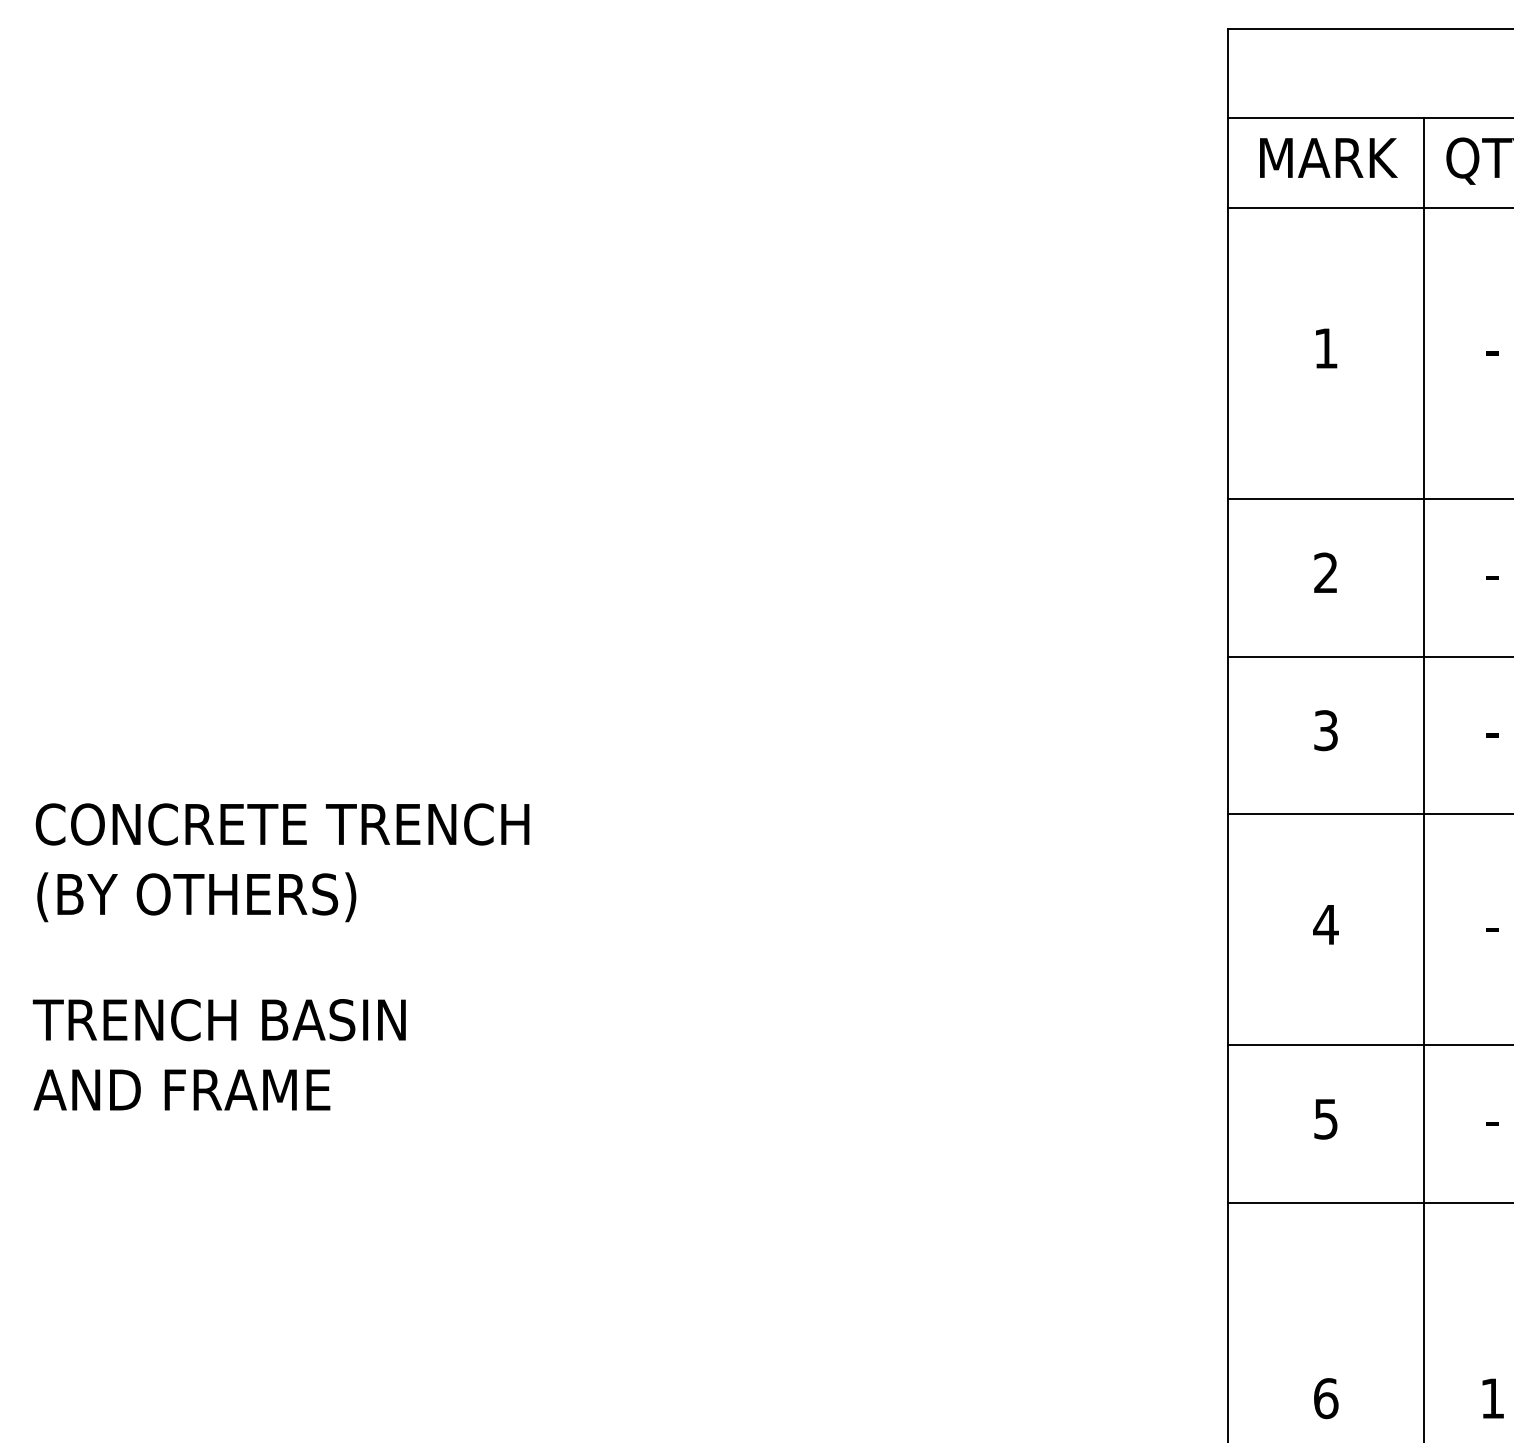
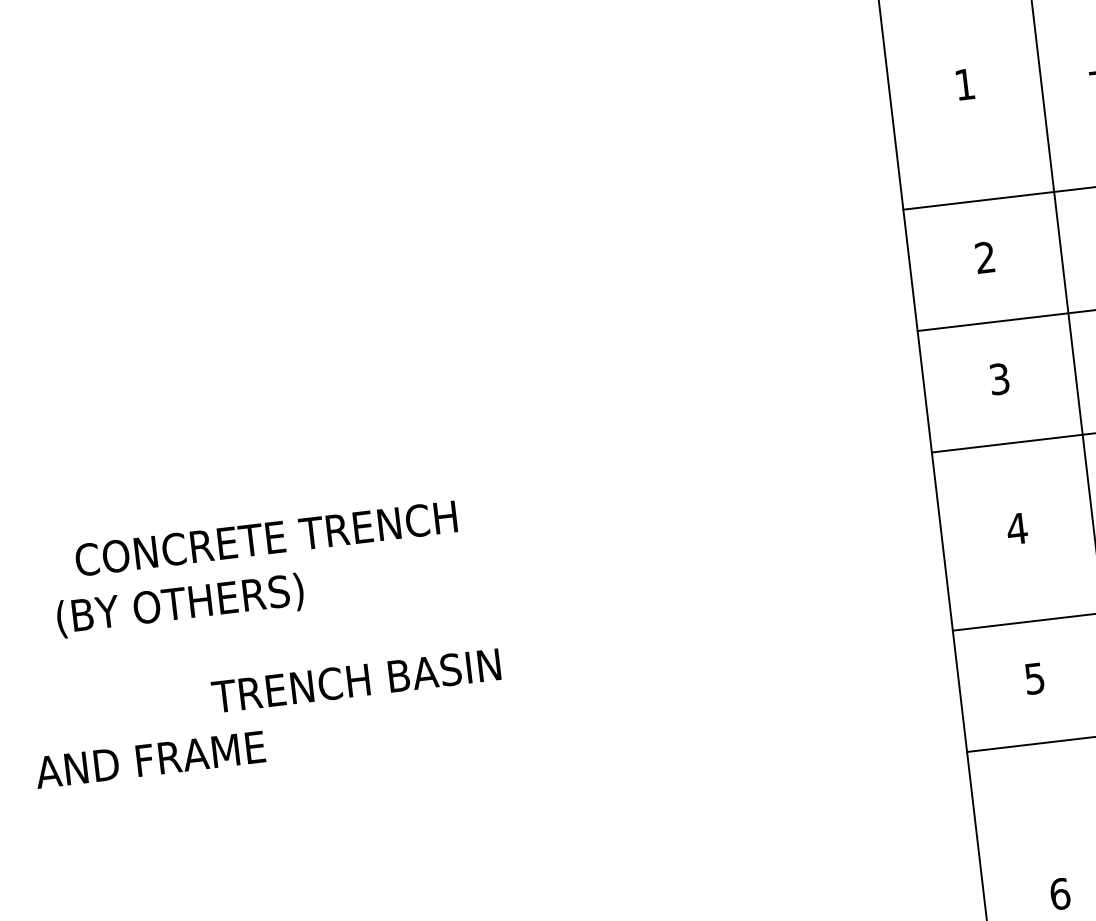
text: (282, 824) -> (266, 538), moved
text: (196, 897) -> (180, 605), moved
text: (218, 1020) -> (355, 681), moved

